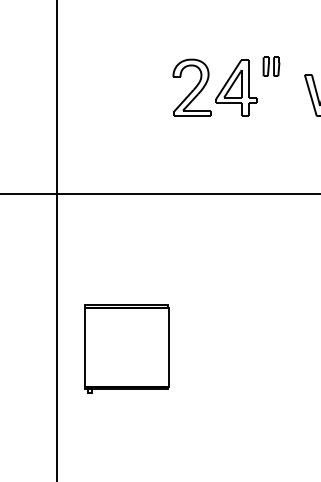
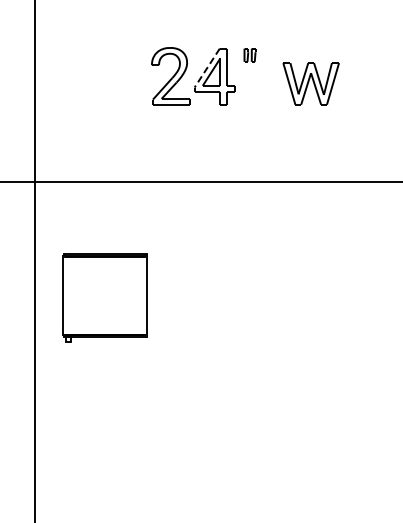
part: (270, 67) -> (249, 55), size x0.7
line: (227, 80) -> (206, 68), solid -> dashed
part: (125, 349) -> (104, 297), moved

